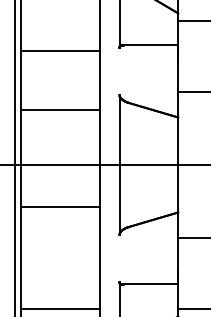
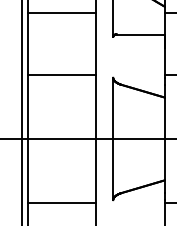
line: (60, 51) -> (61, 13), moved
line: (60, 109) -> (61, 74), moved
line: (60, 207) -> (61, 203), moved

